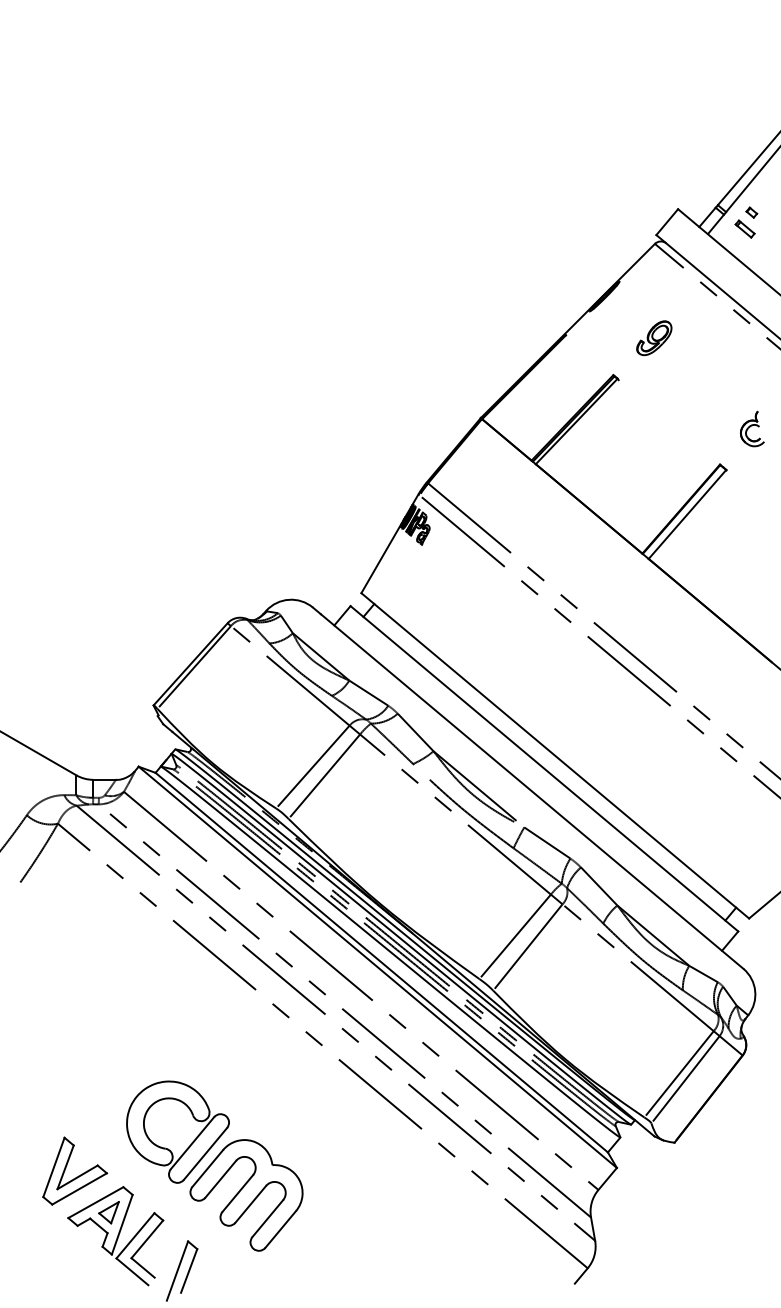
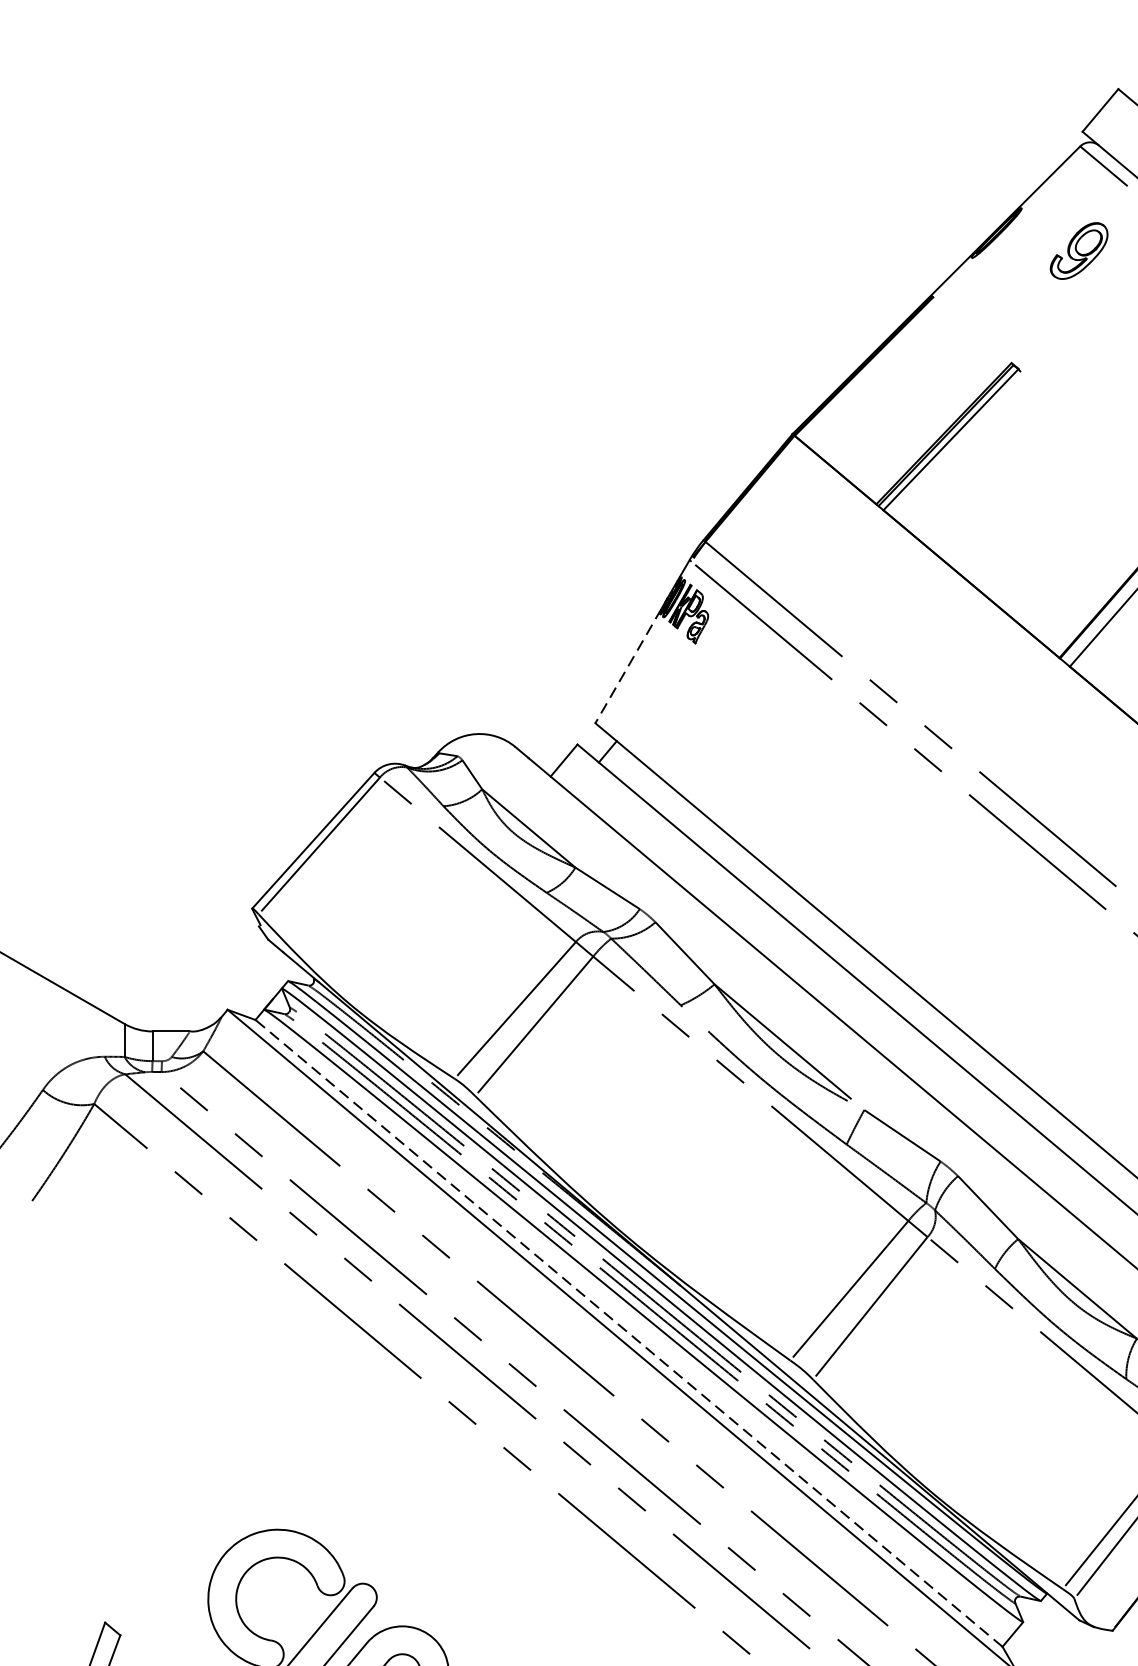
part: (654, 338) -> (1079, 251), moved
line: (381, 558) -> (628, 665), solid -> dashed
line: (381, 962) -> (628, 1333), solid -> dashed

